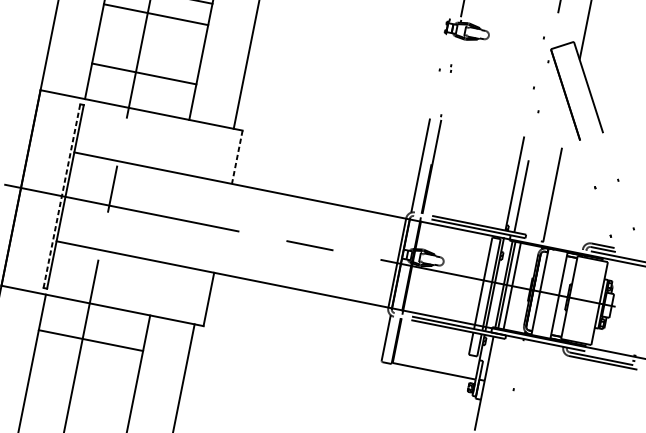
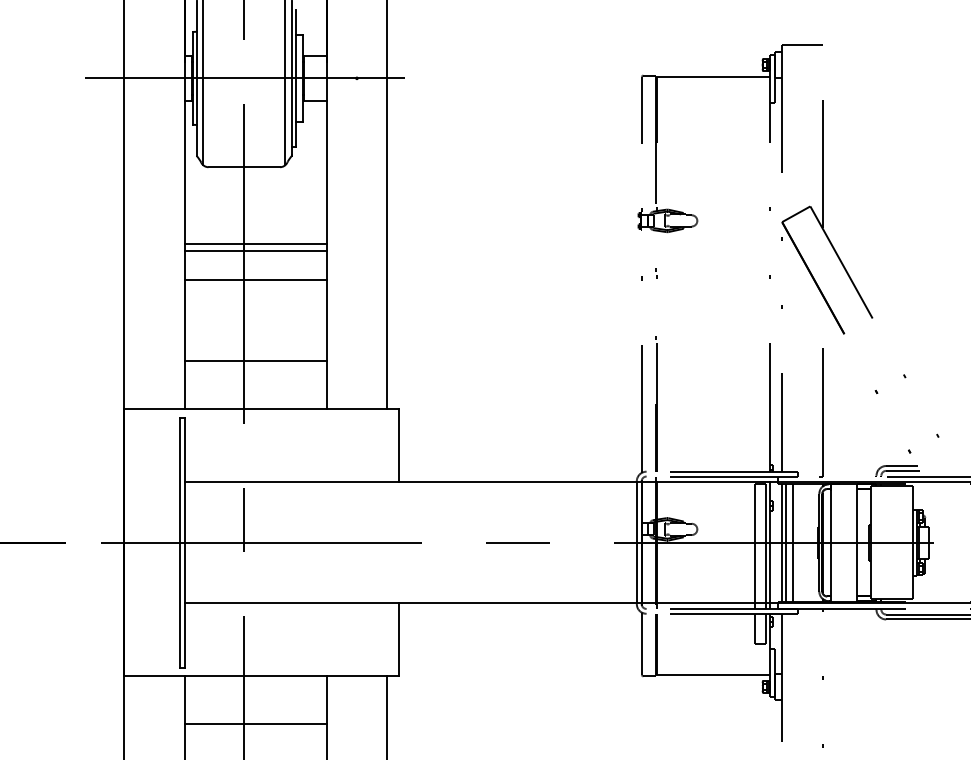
line: (237, 157) -> (399, 446), dashed -> solid
line: (61, 195) -> (179, 542), dashed -> solid

